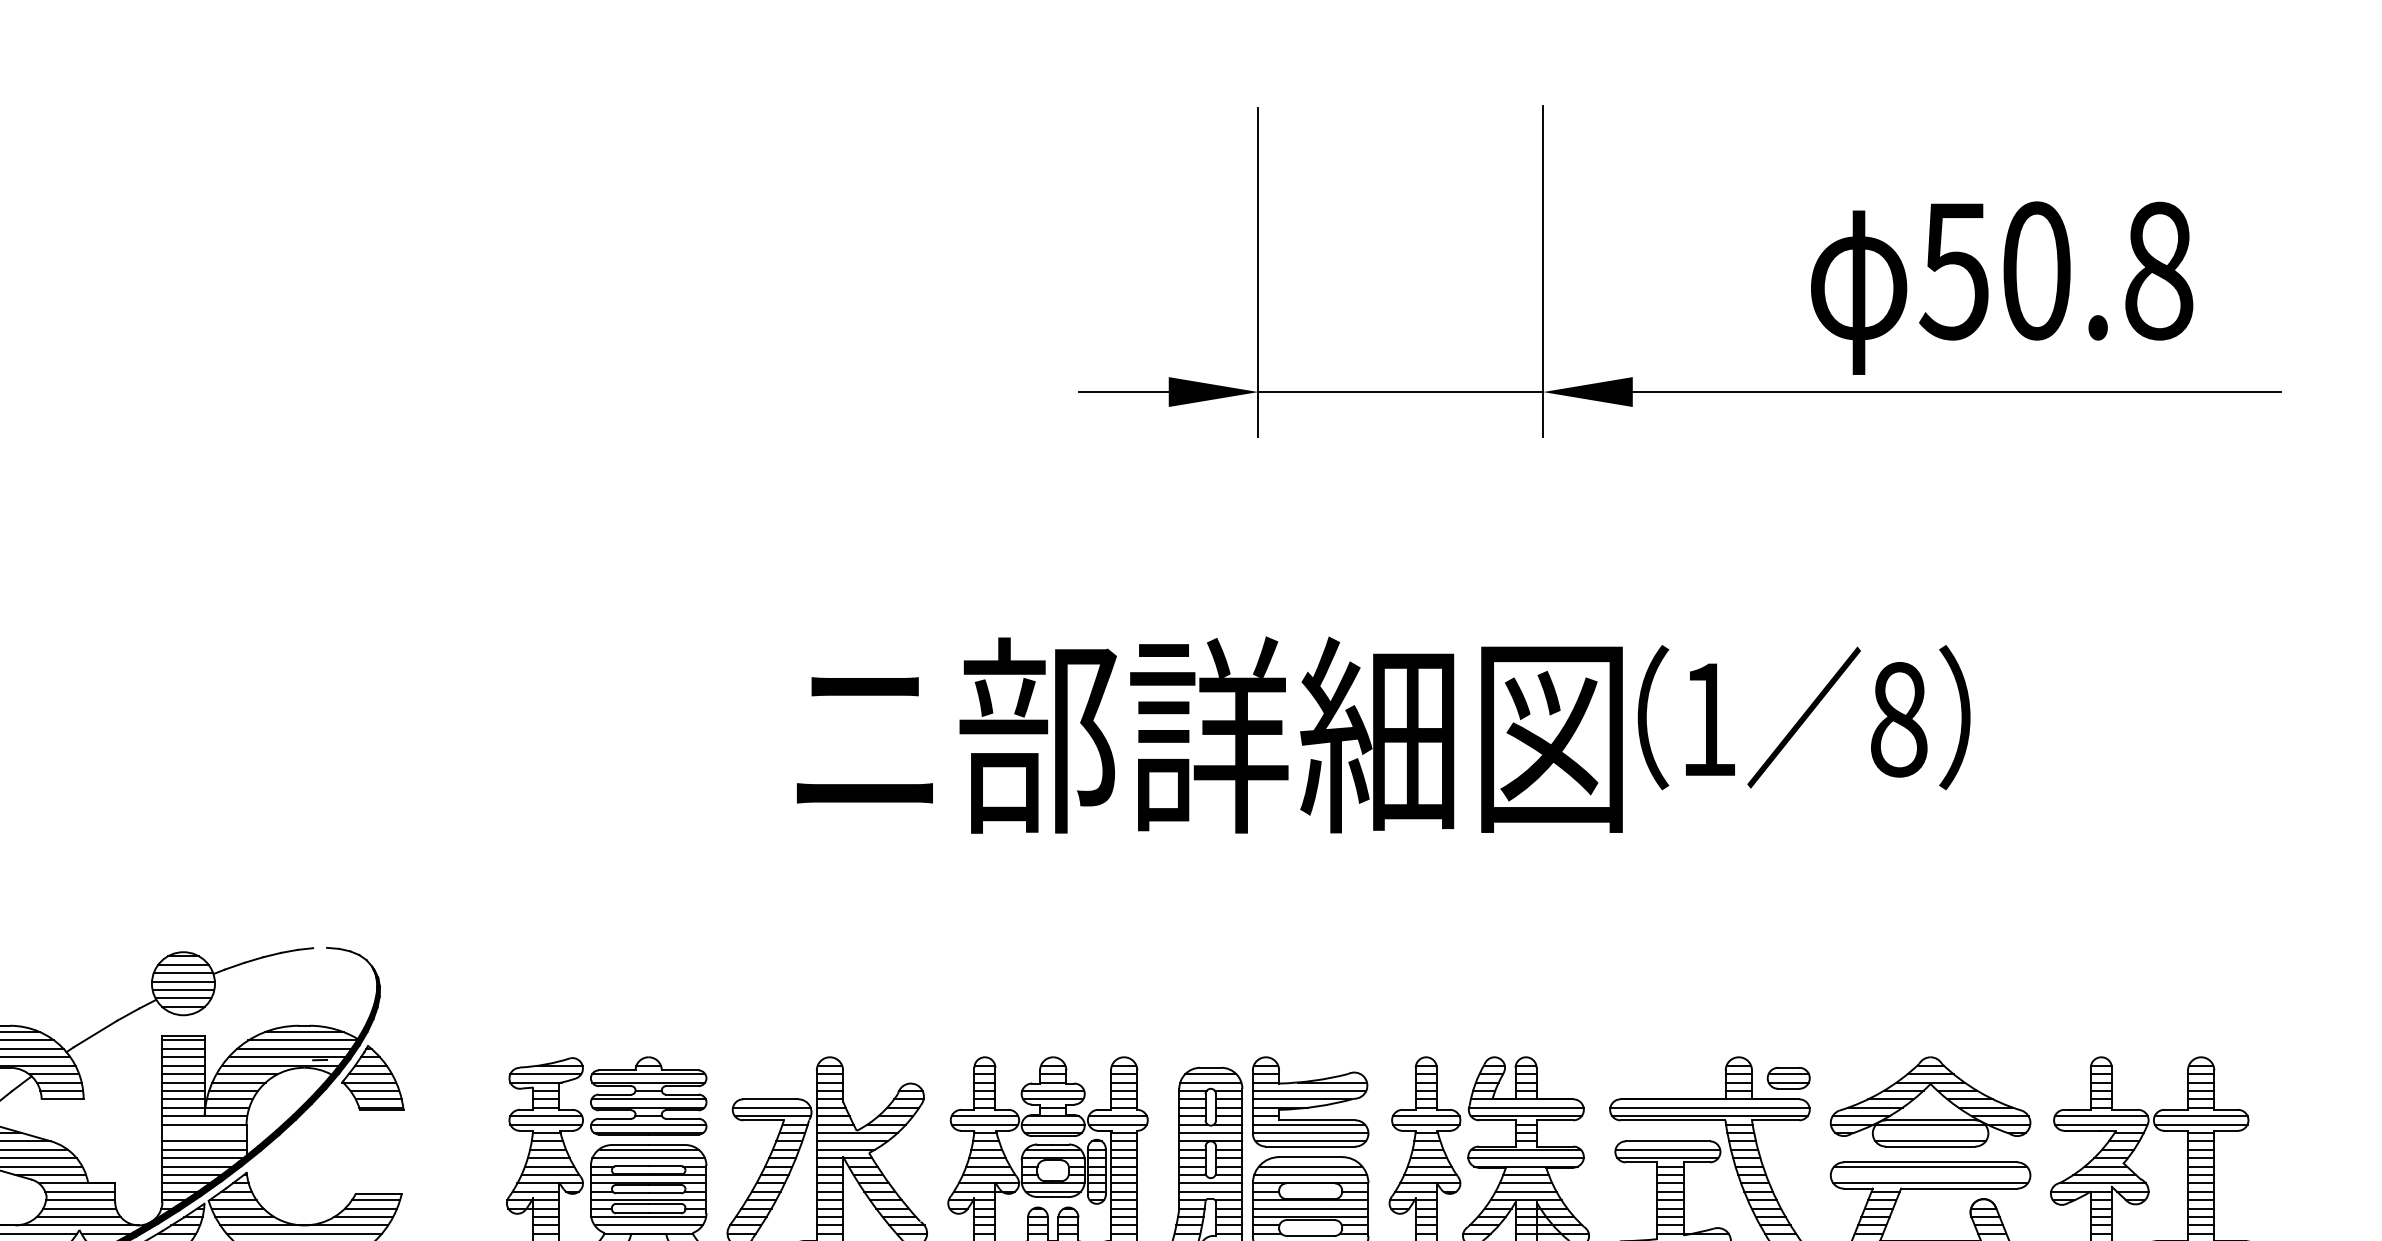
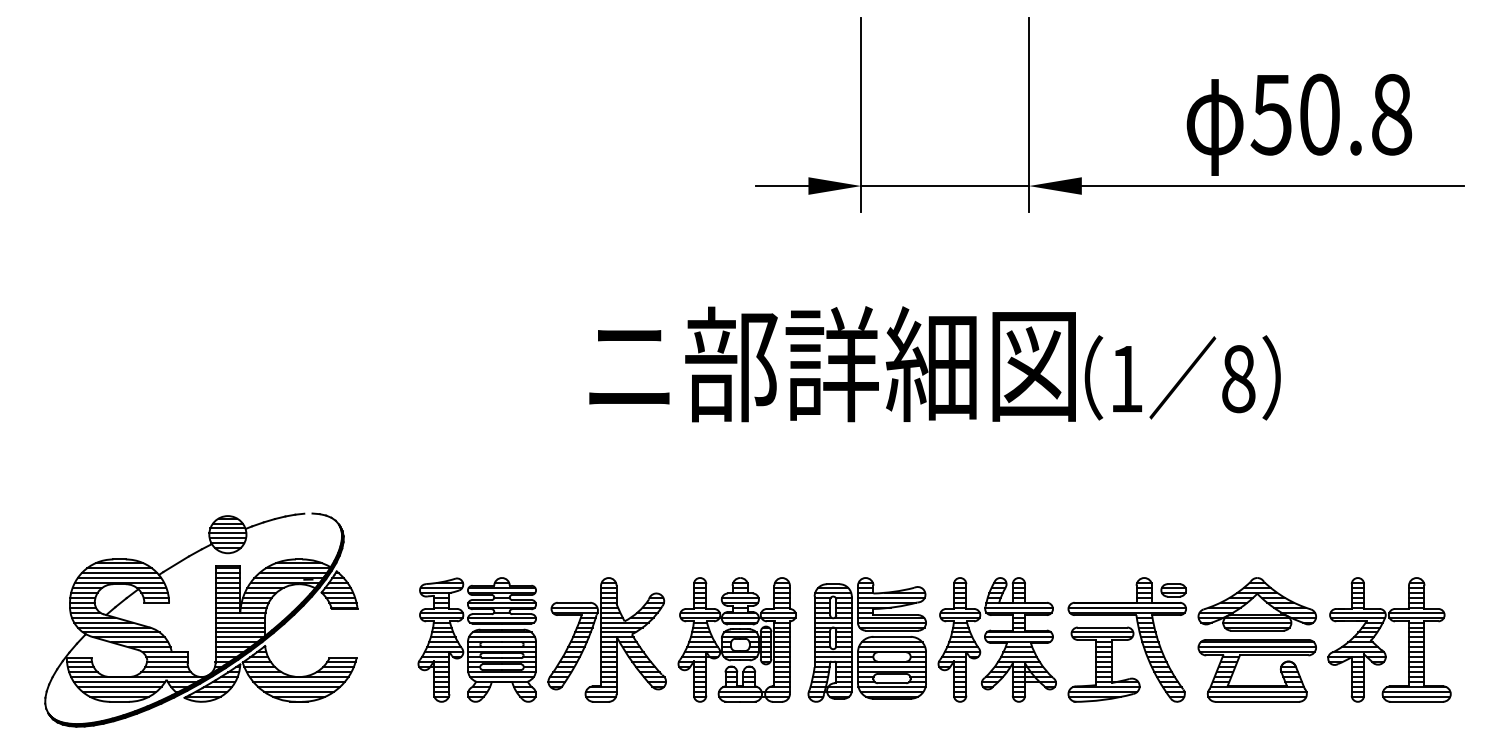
text: (1209, 735) -> (832, 364), moved
line: (204, 1132) -> (240, 622), added
line: (1930, 1132) -> (1257, 622), added
line: (1930, 1175) -> (1257, 647), added

